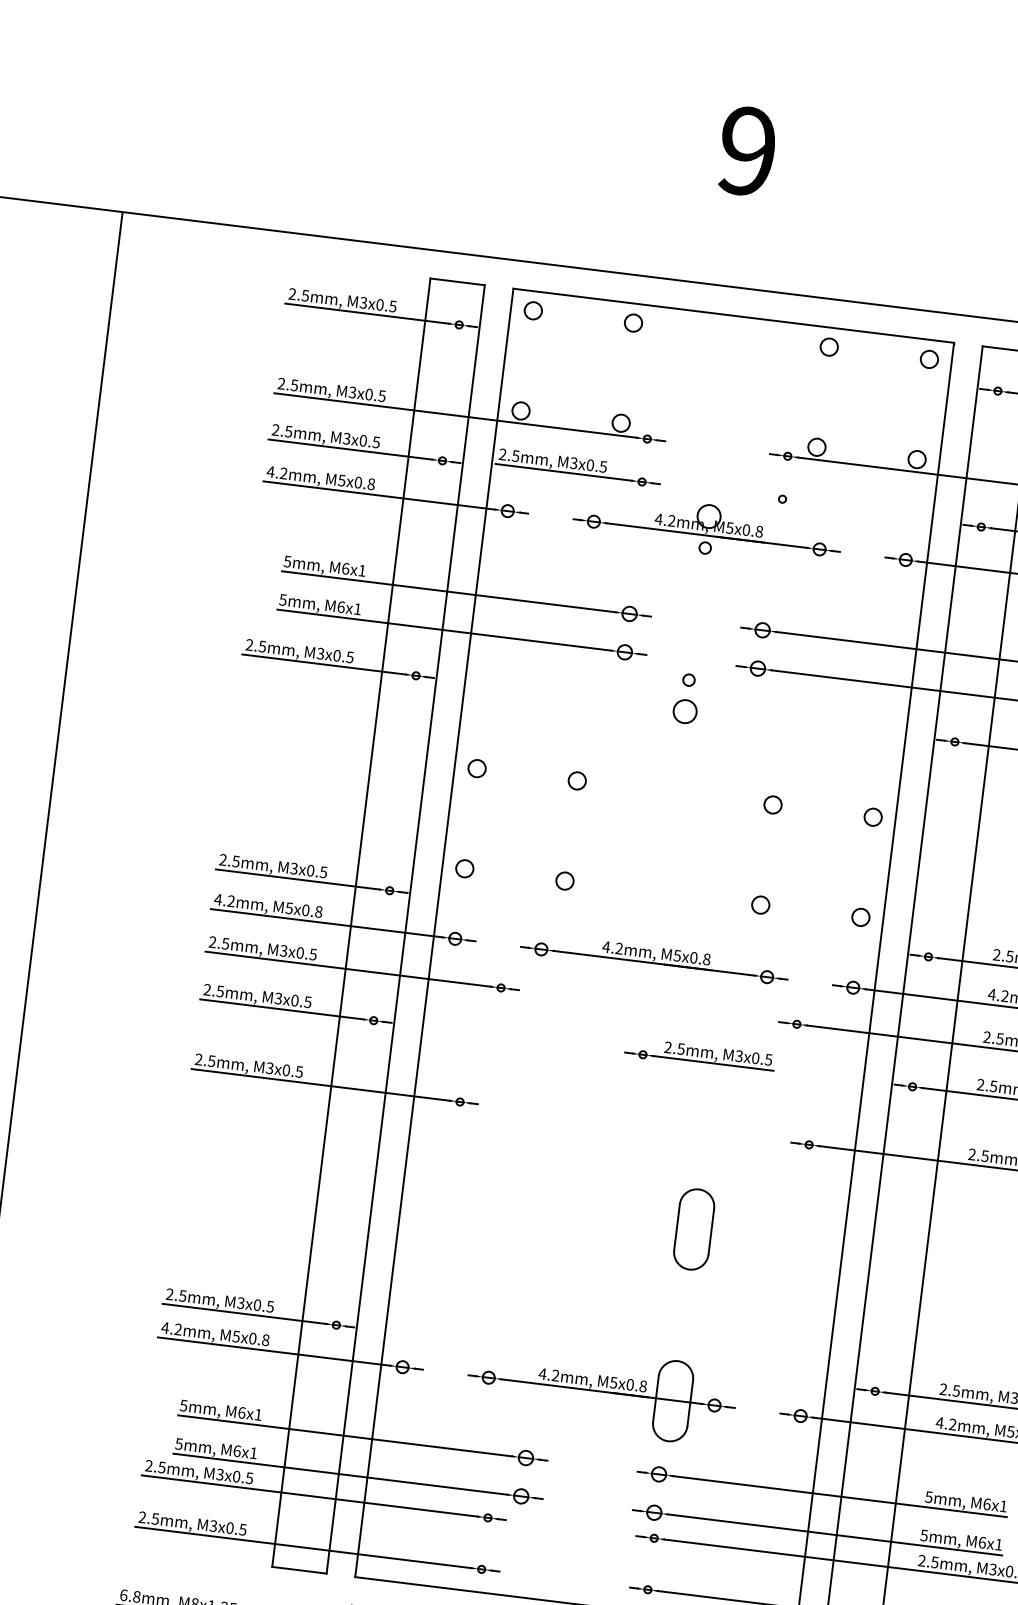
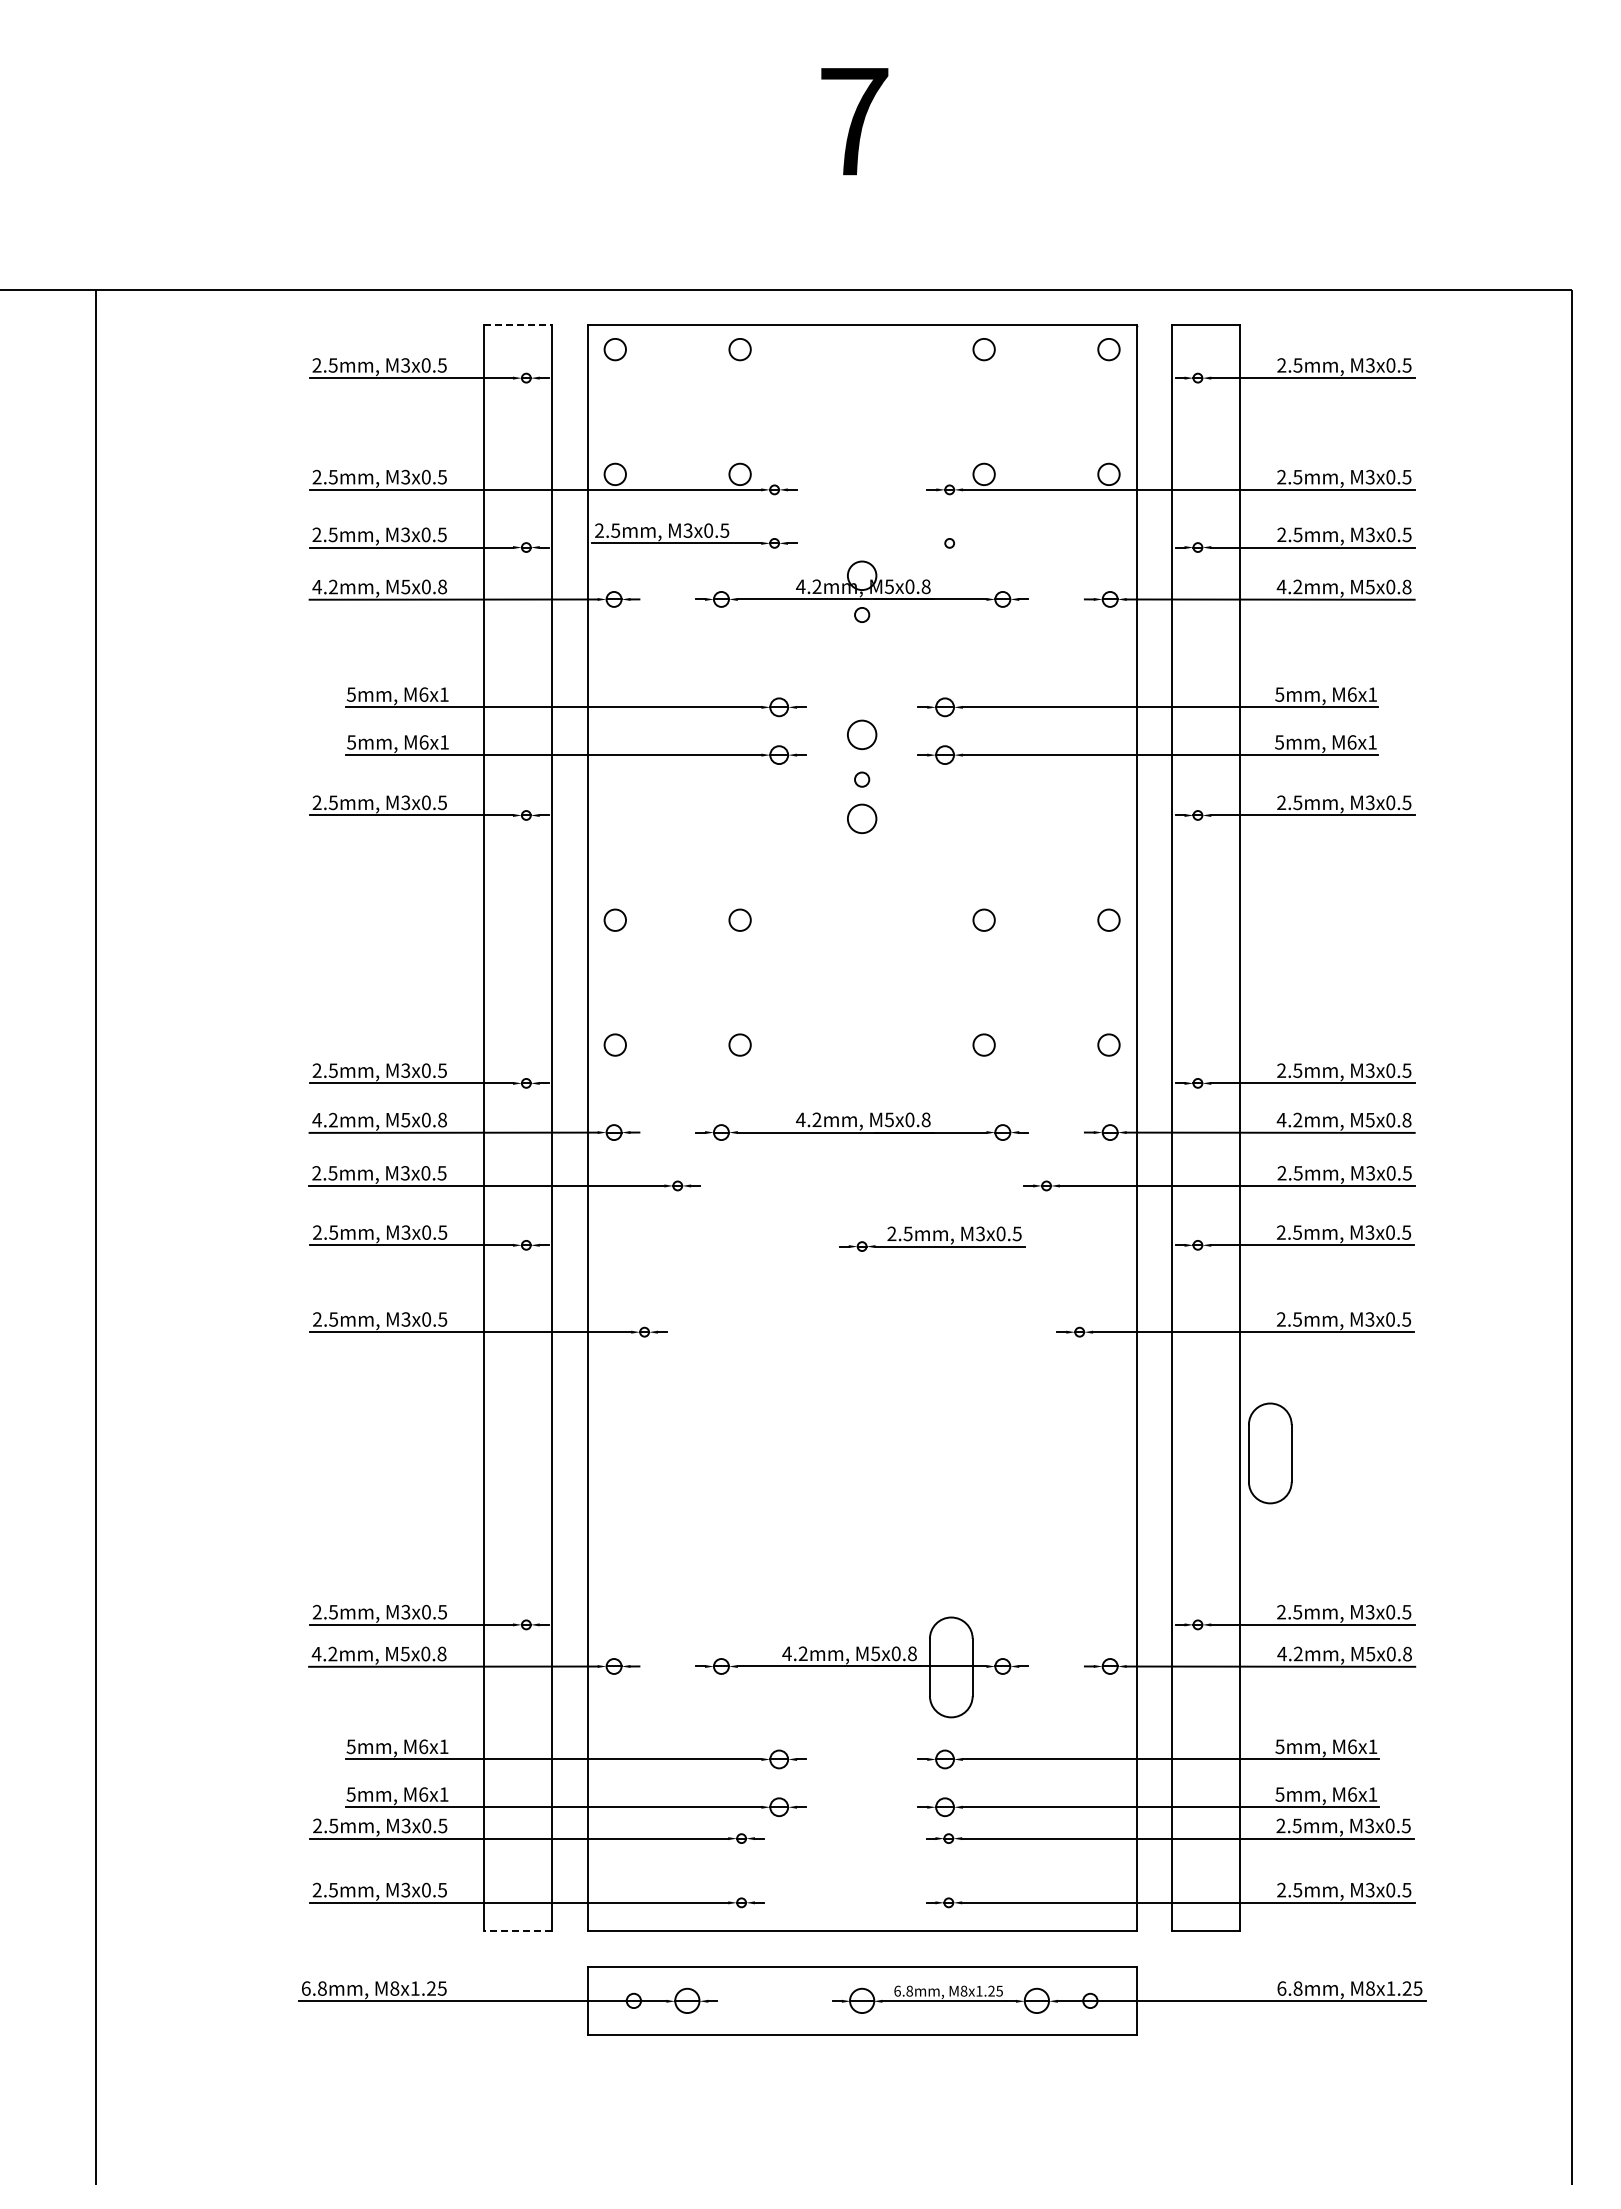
text: (747, 151) -> (854, 121), 9 -> 7
line: (457, 281) -> (517, 325), solid -> dashed
circle: (693, 643) -> (862, 734), added
part: (694, 1229) -> (1270, 1453), moved
line: (299, 1570) -> (517, 1931), solid -> dashed

